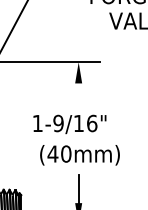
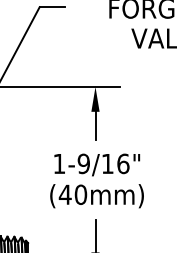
line: (78, 95) -> (95, 125), added
text: (70, 124) -> (97, 164), moved

